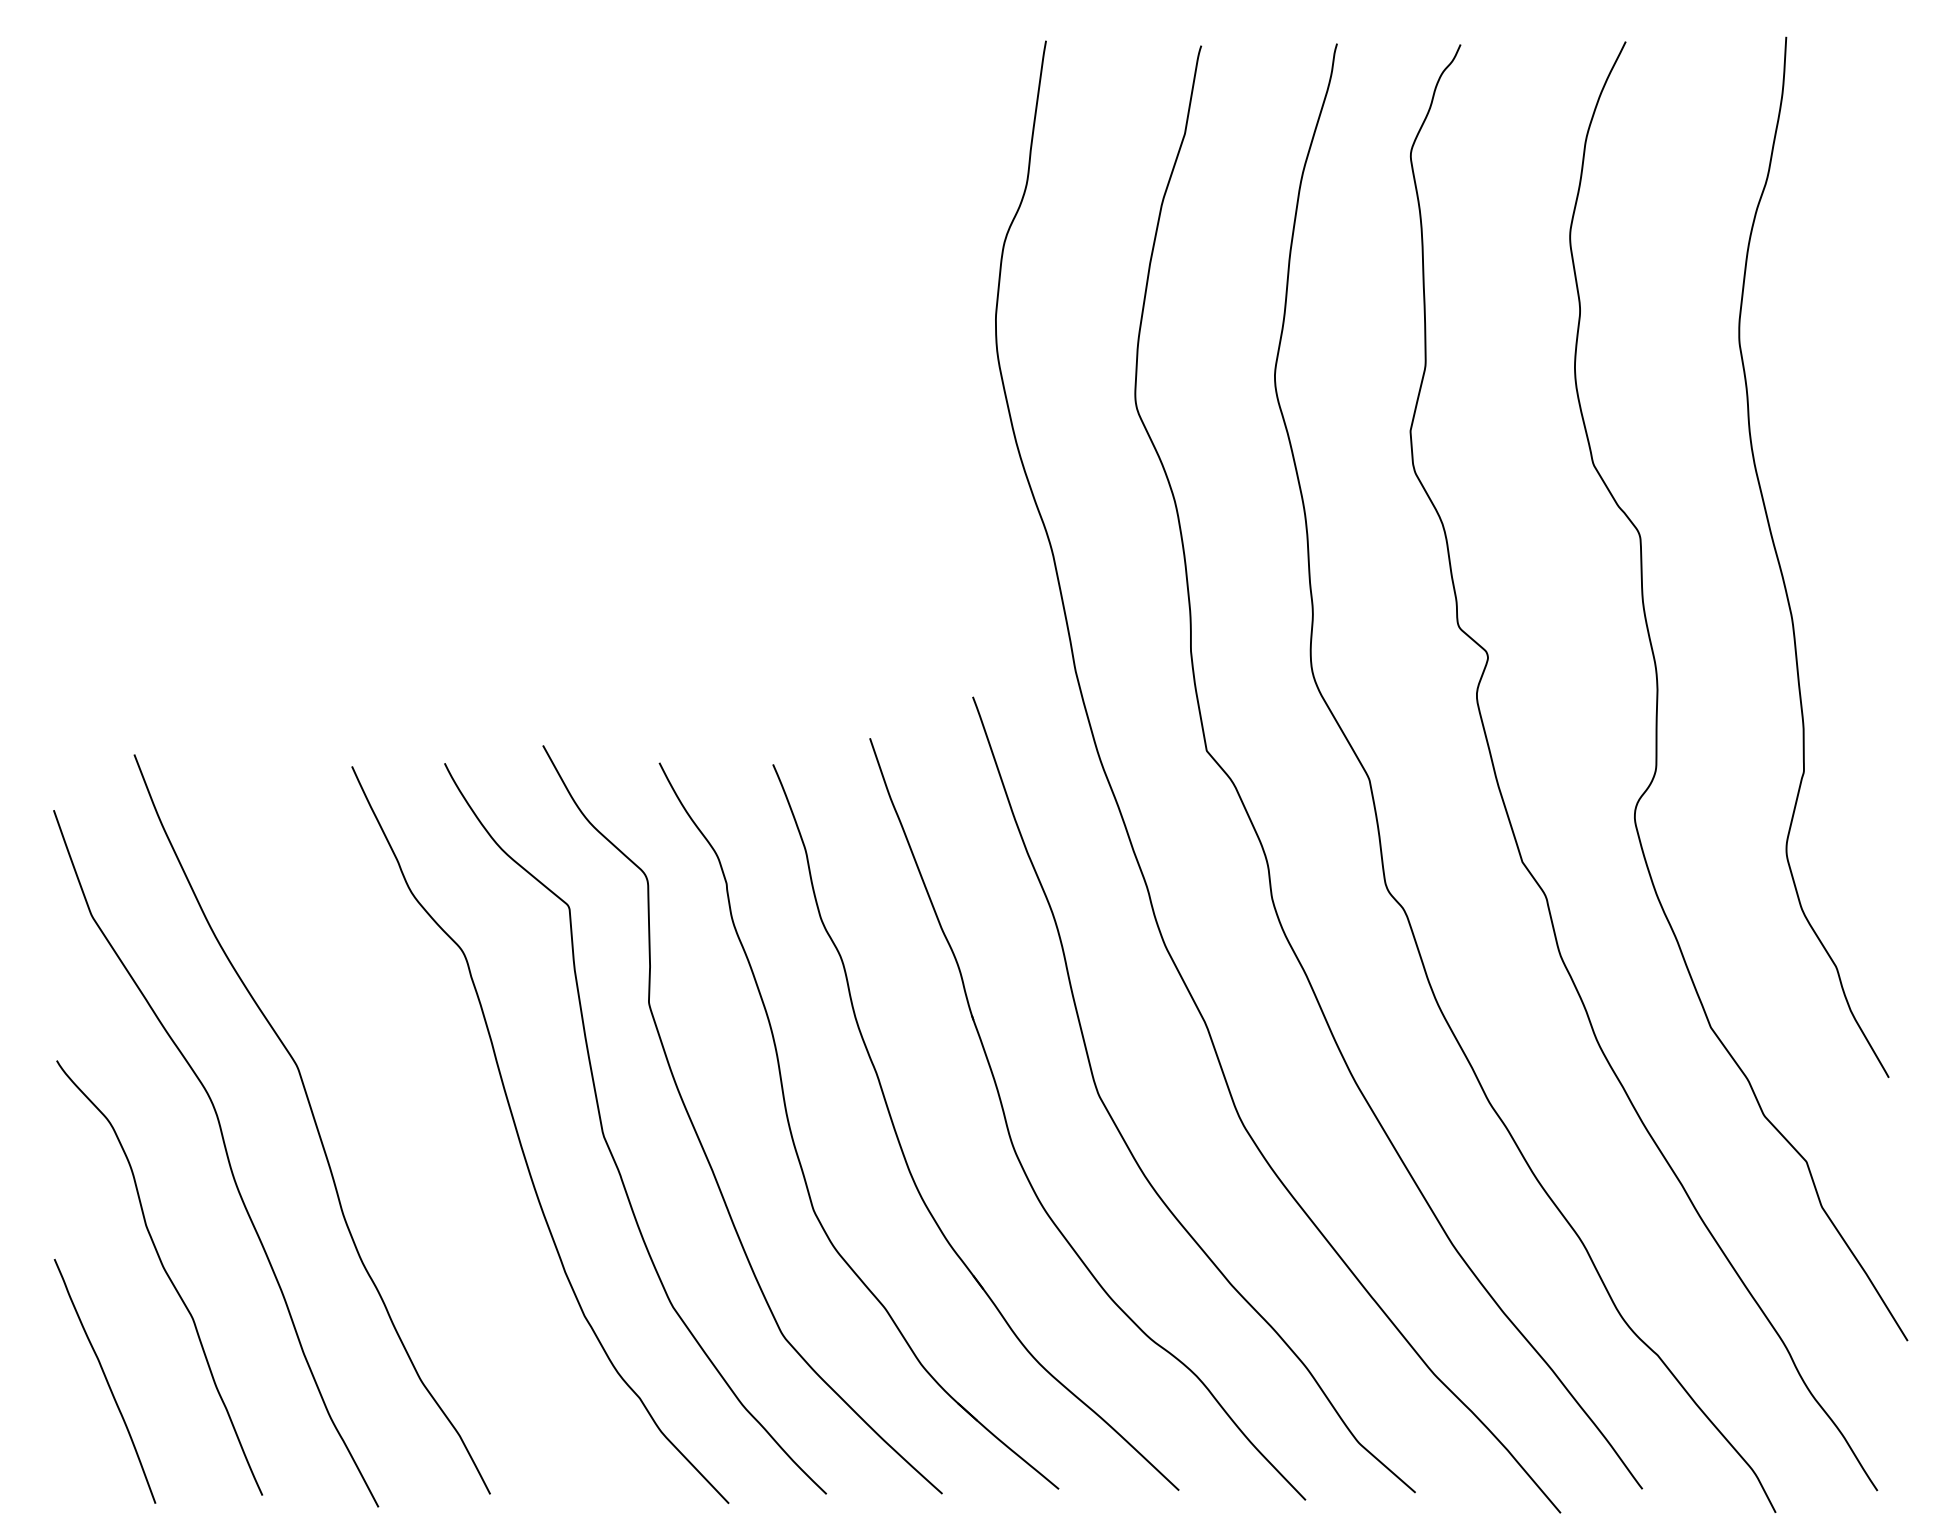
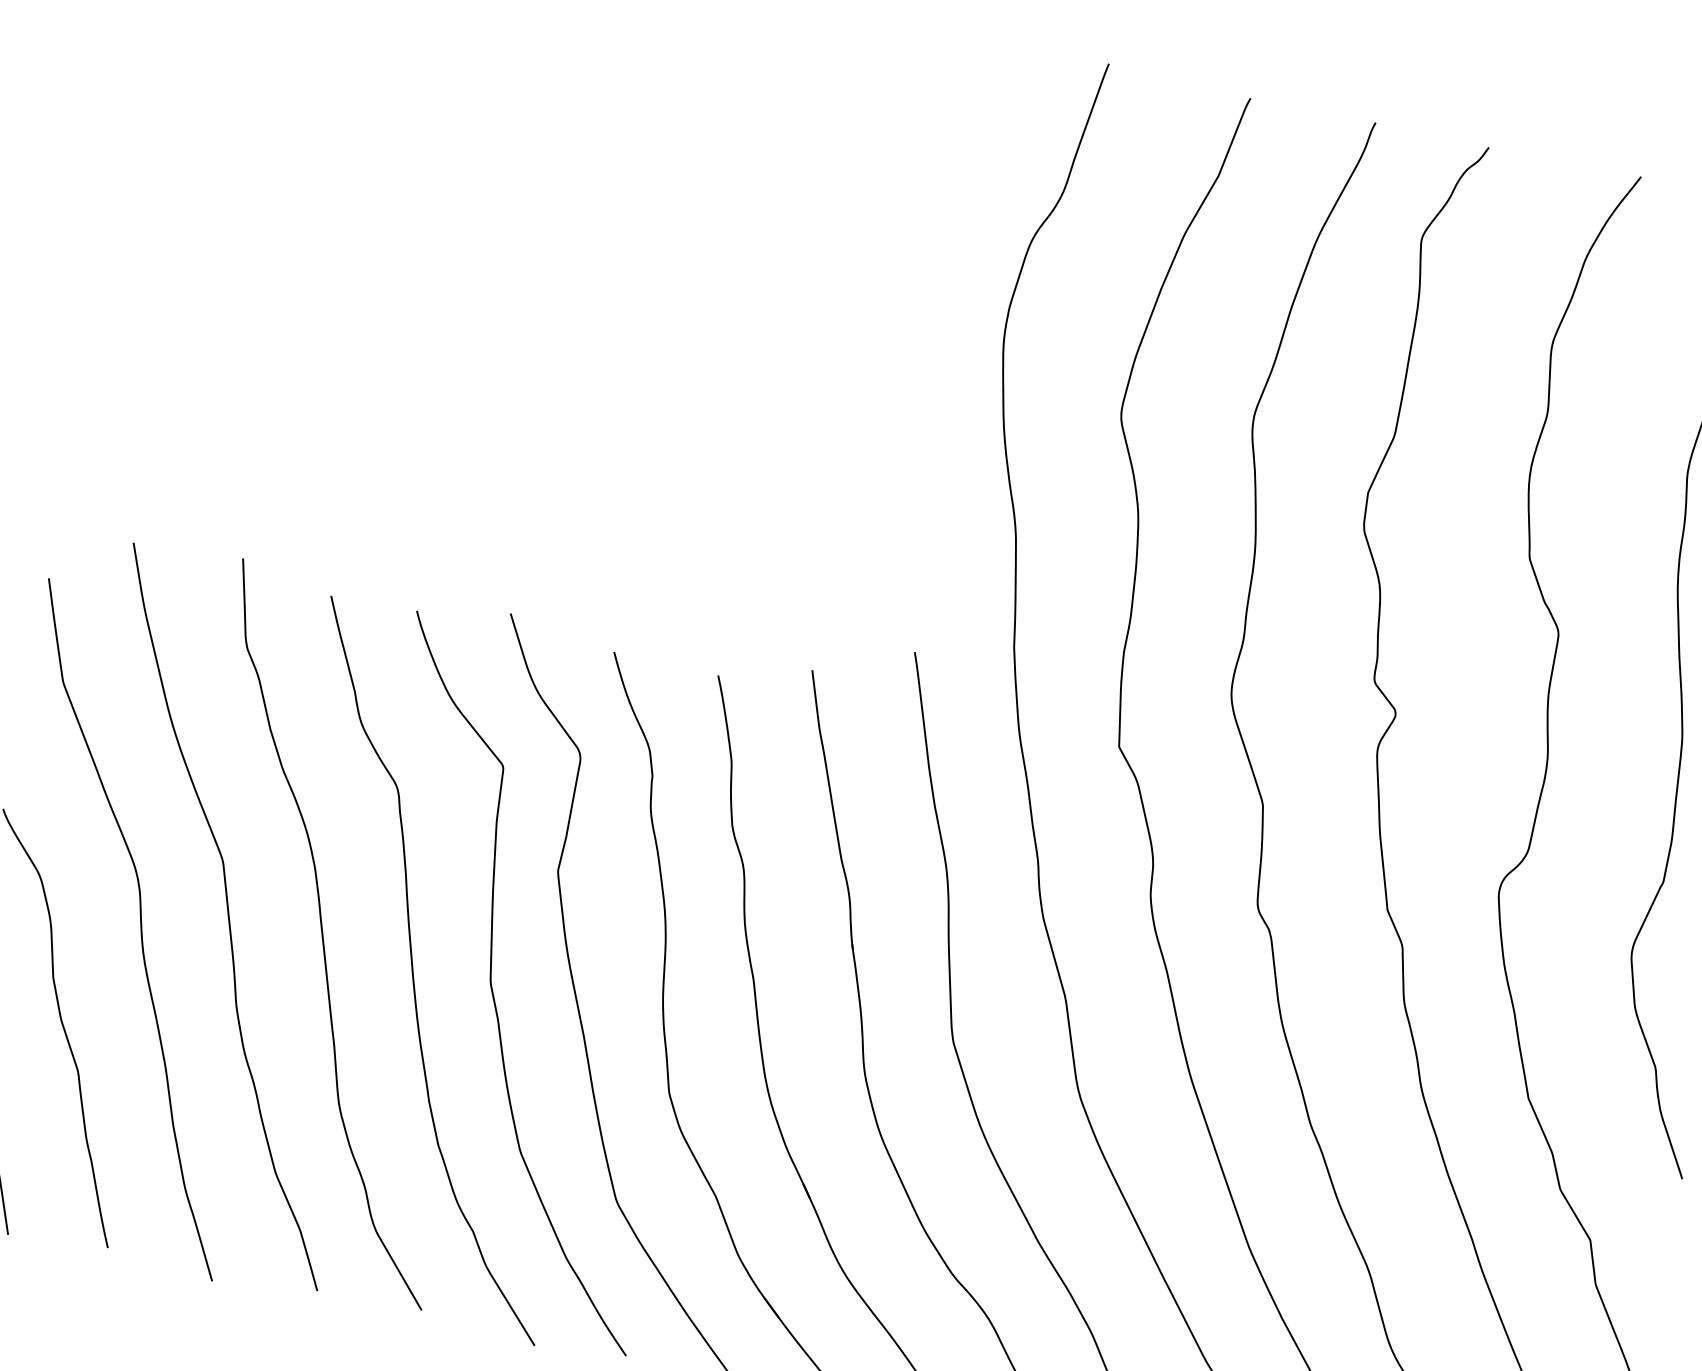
curve: (418, 1121) -> (323, 934), added

